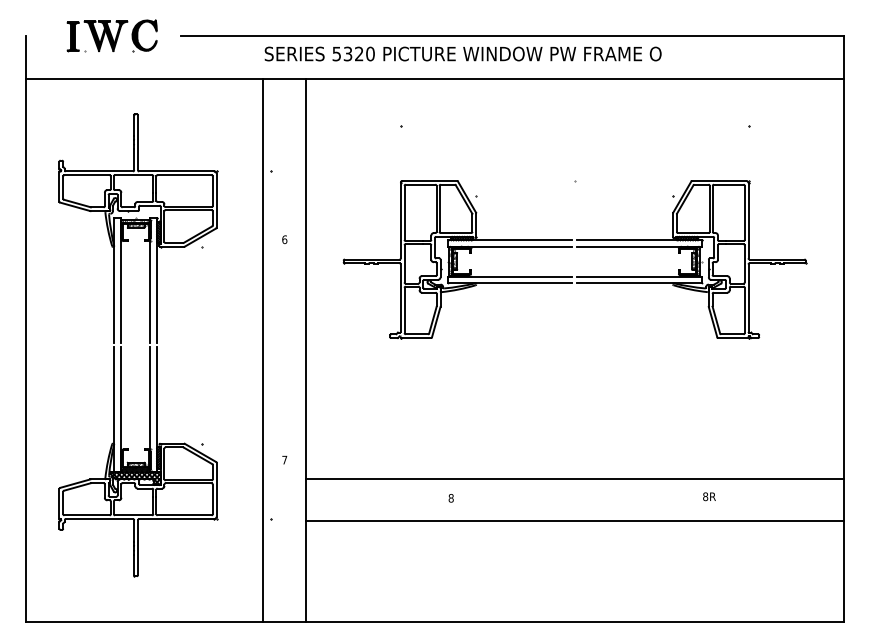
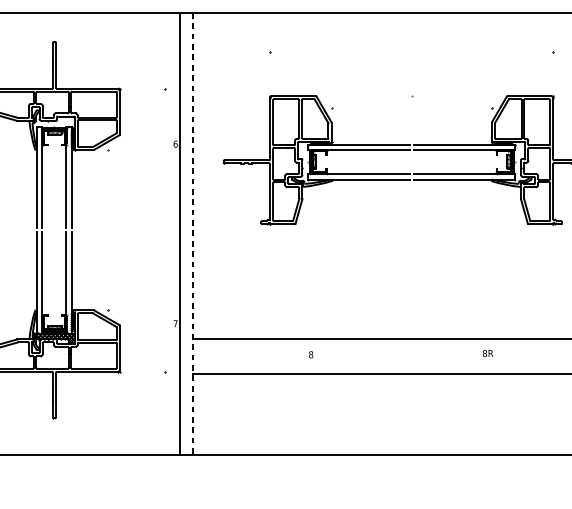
line: (263, 349) -> (180, 233), moved
line: (305, 350) -> (192, 234), solid -> dashed
text: (709, 496) -> (488, 353), moved

